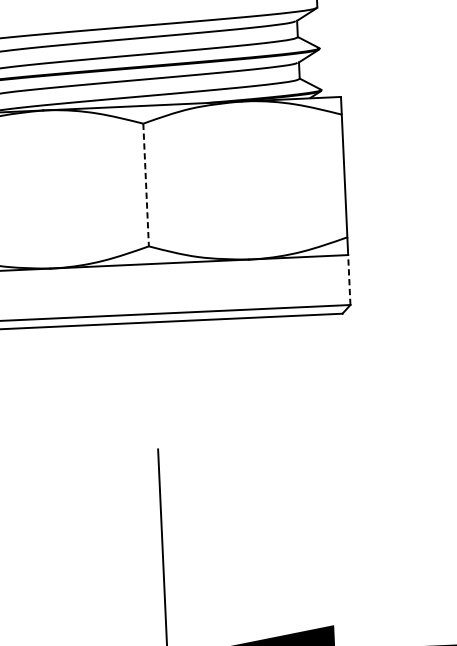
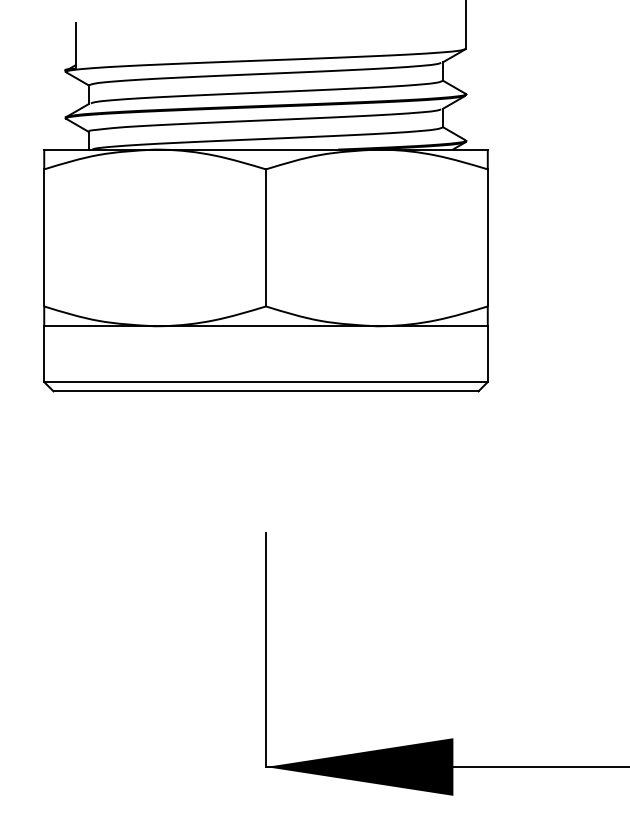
line: (146, 184) -> (266, 237), dashed -> solid
line: (349, 280) -> (487, 354), dashed -> solid

